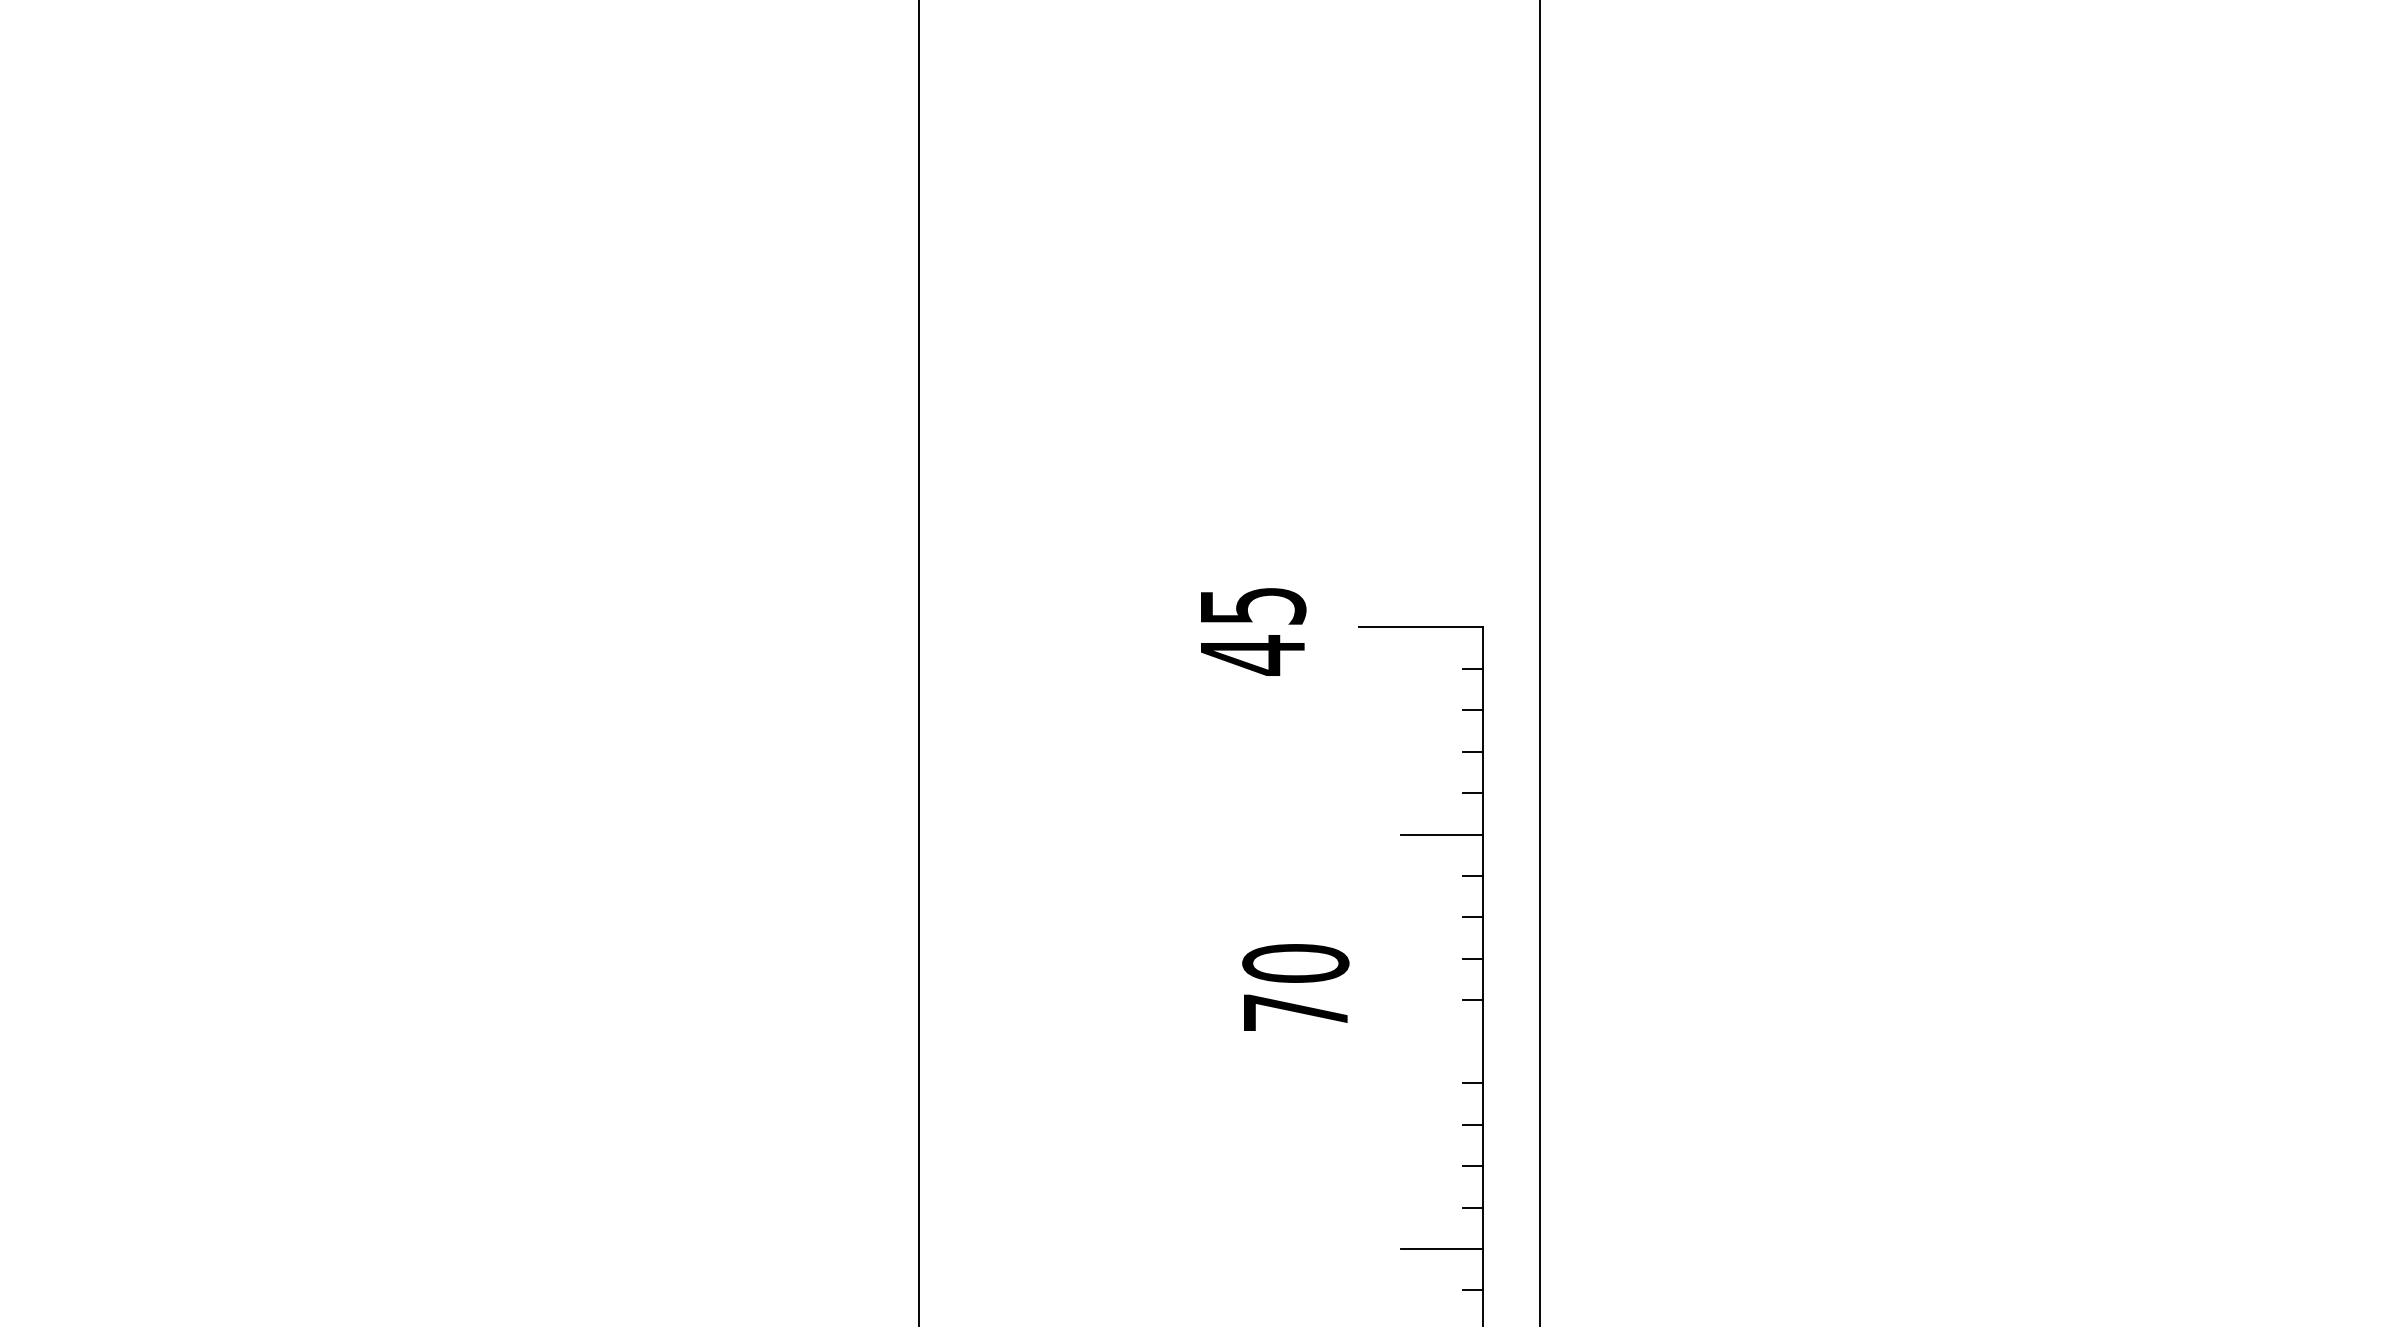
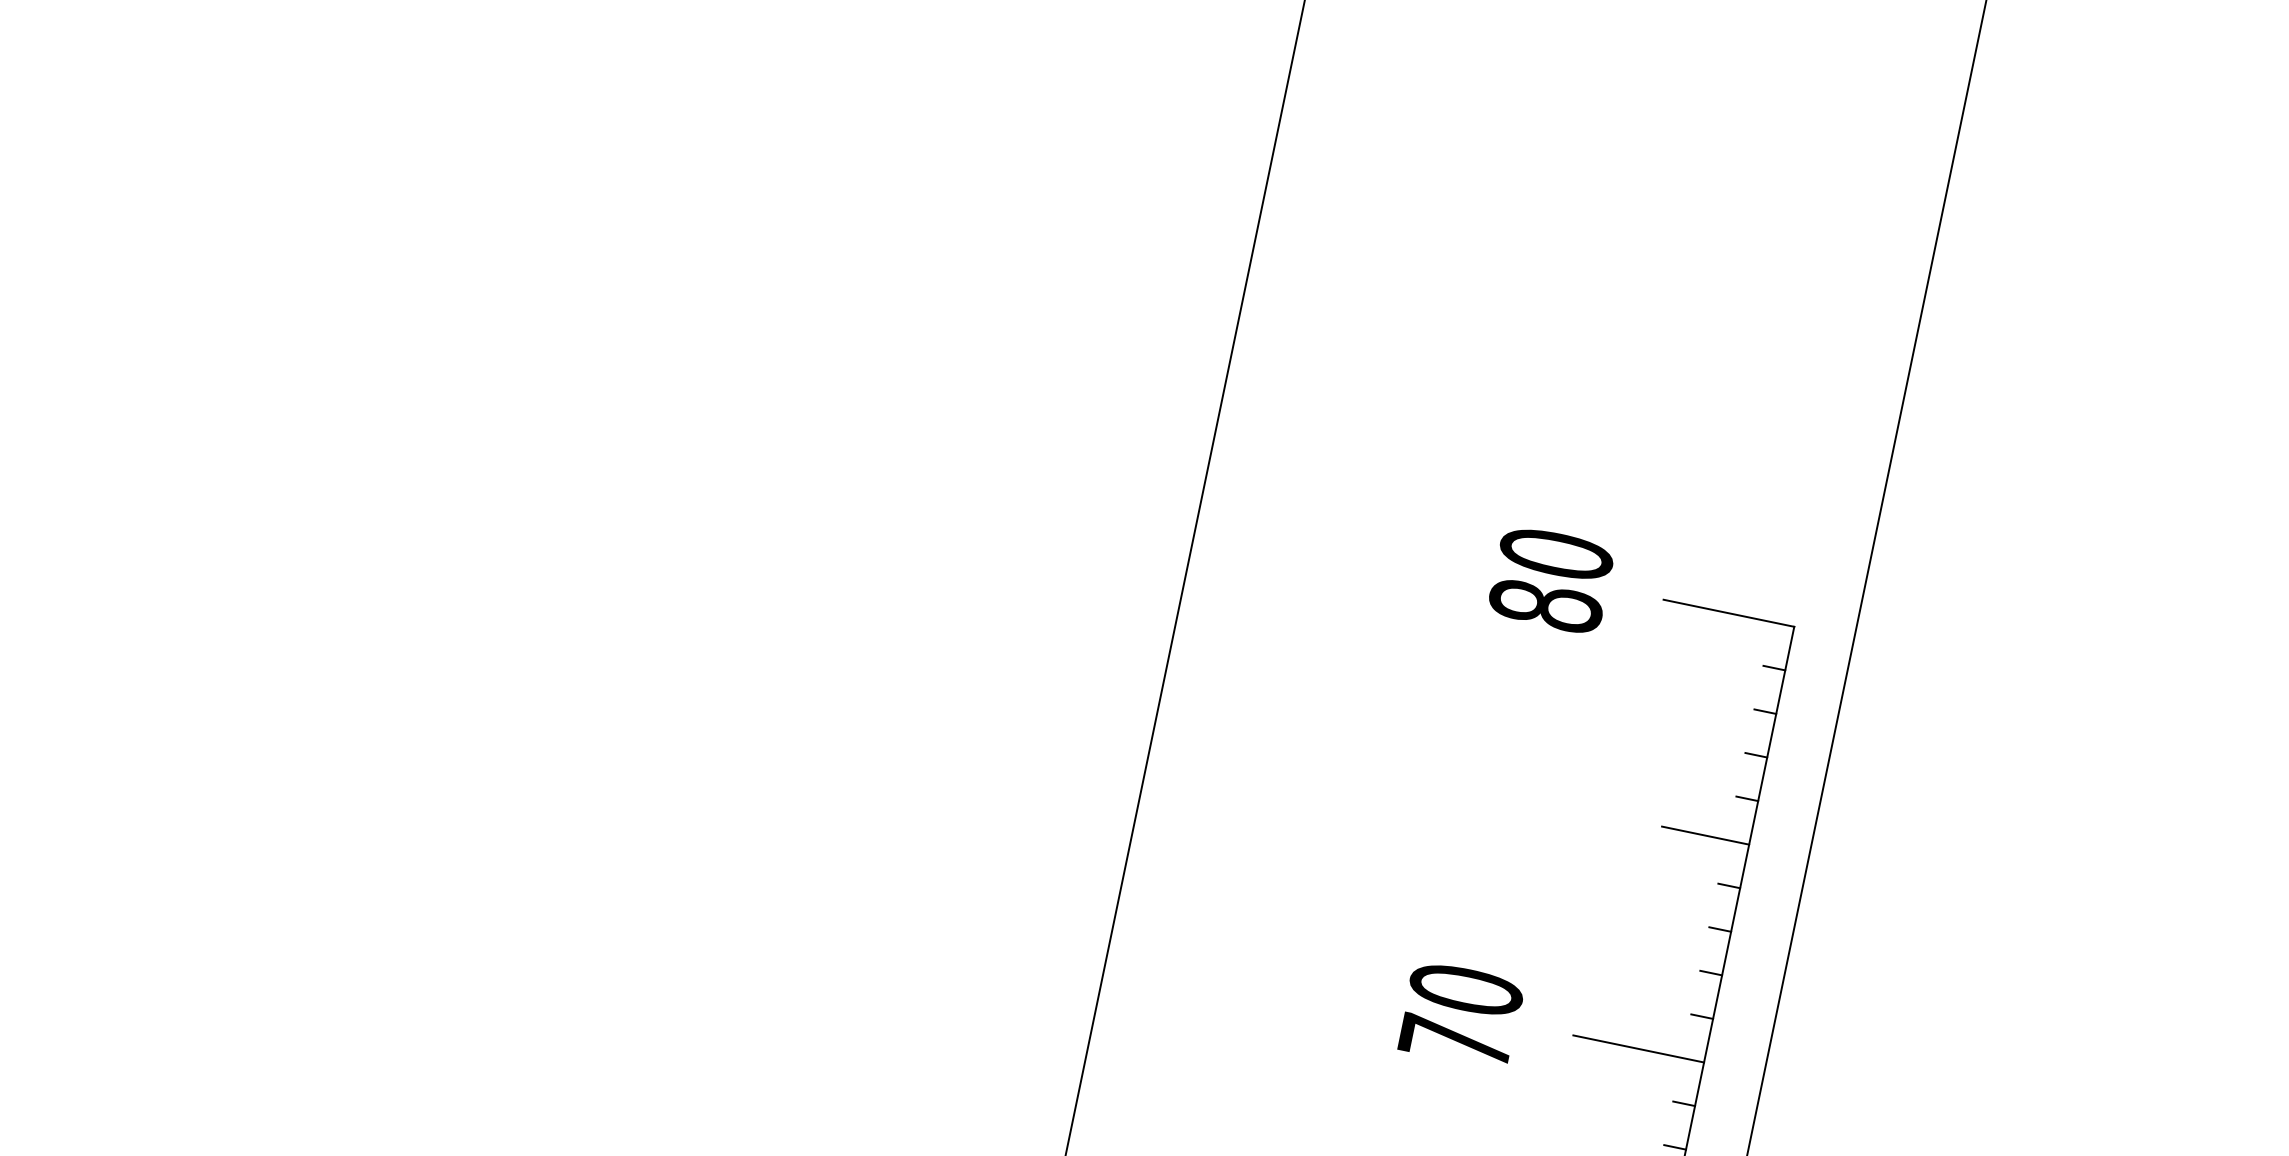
text: (1252, 630) -> (1550, 579), 45 -> 80
text: (1295, 987) -> (1460, 1015), moved
line: (1421, 1041) -> (1639, 1048), added

